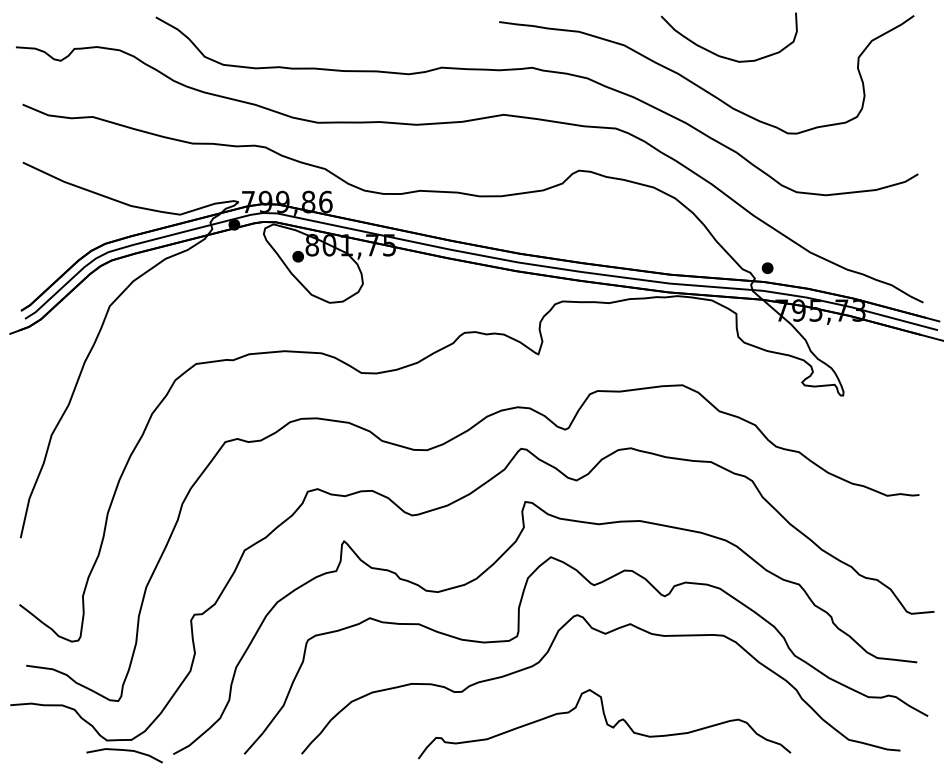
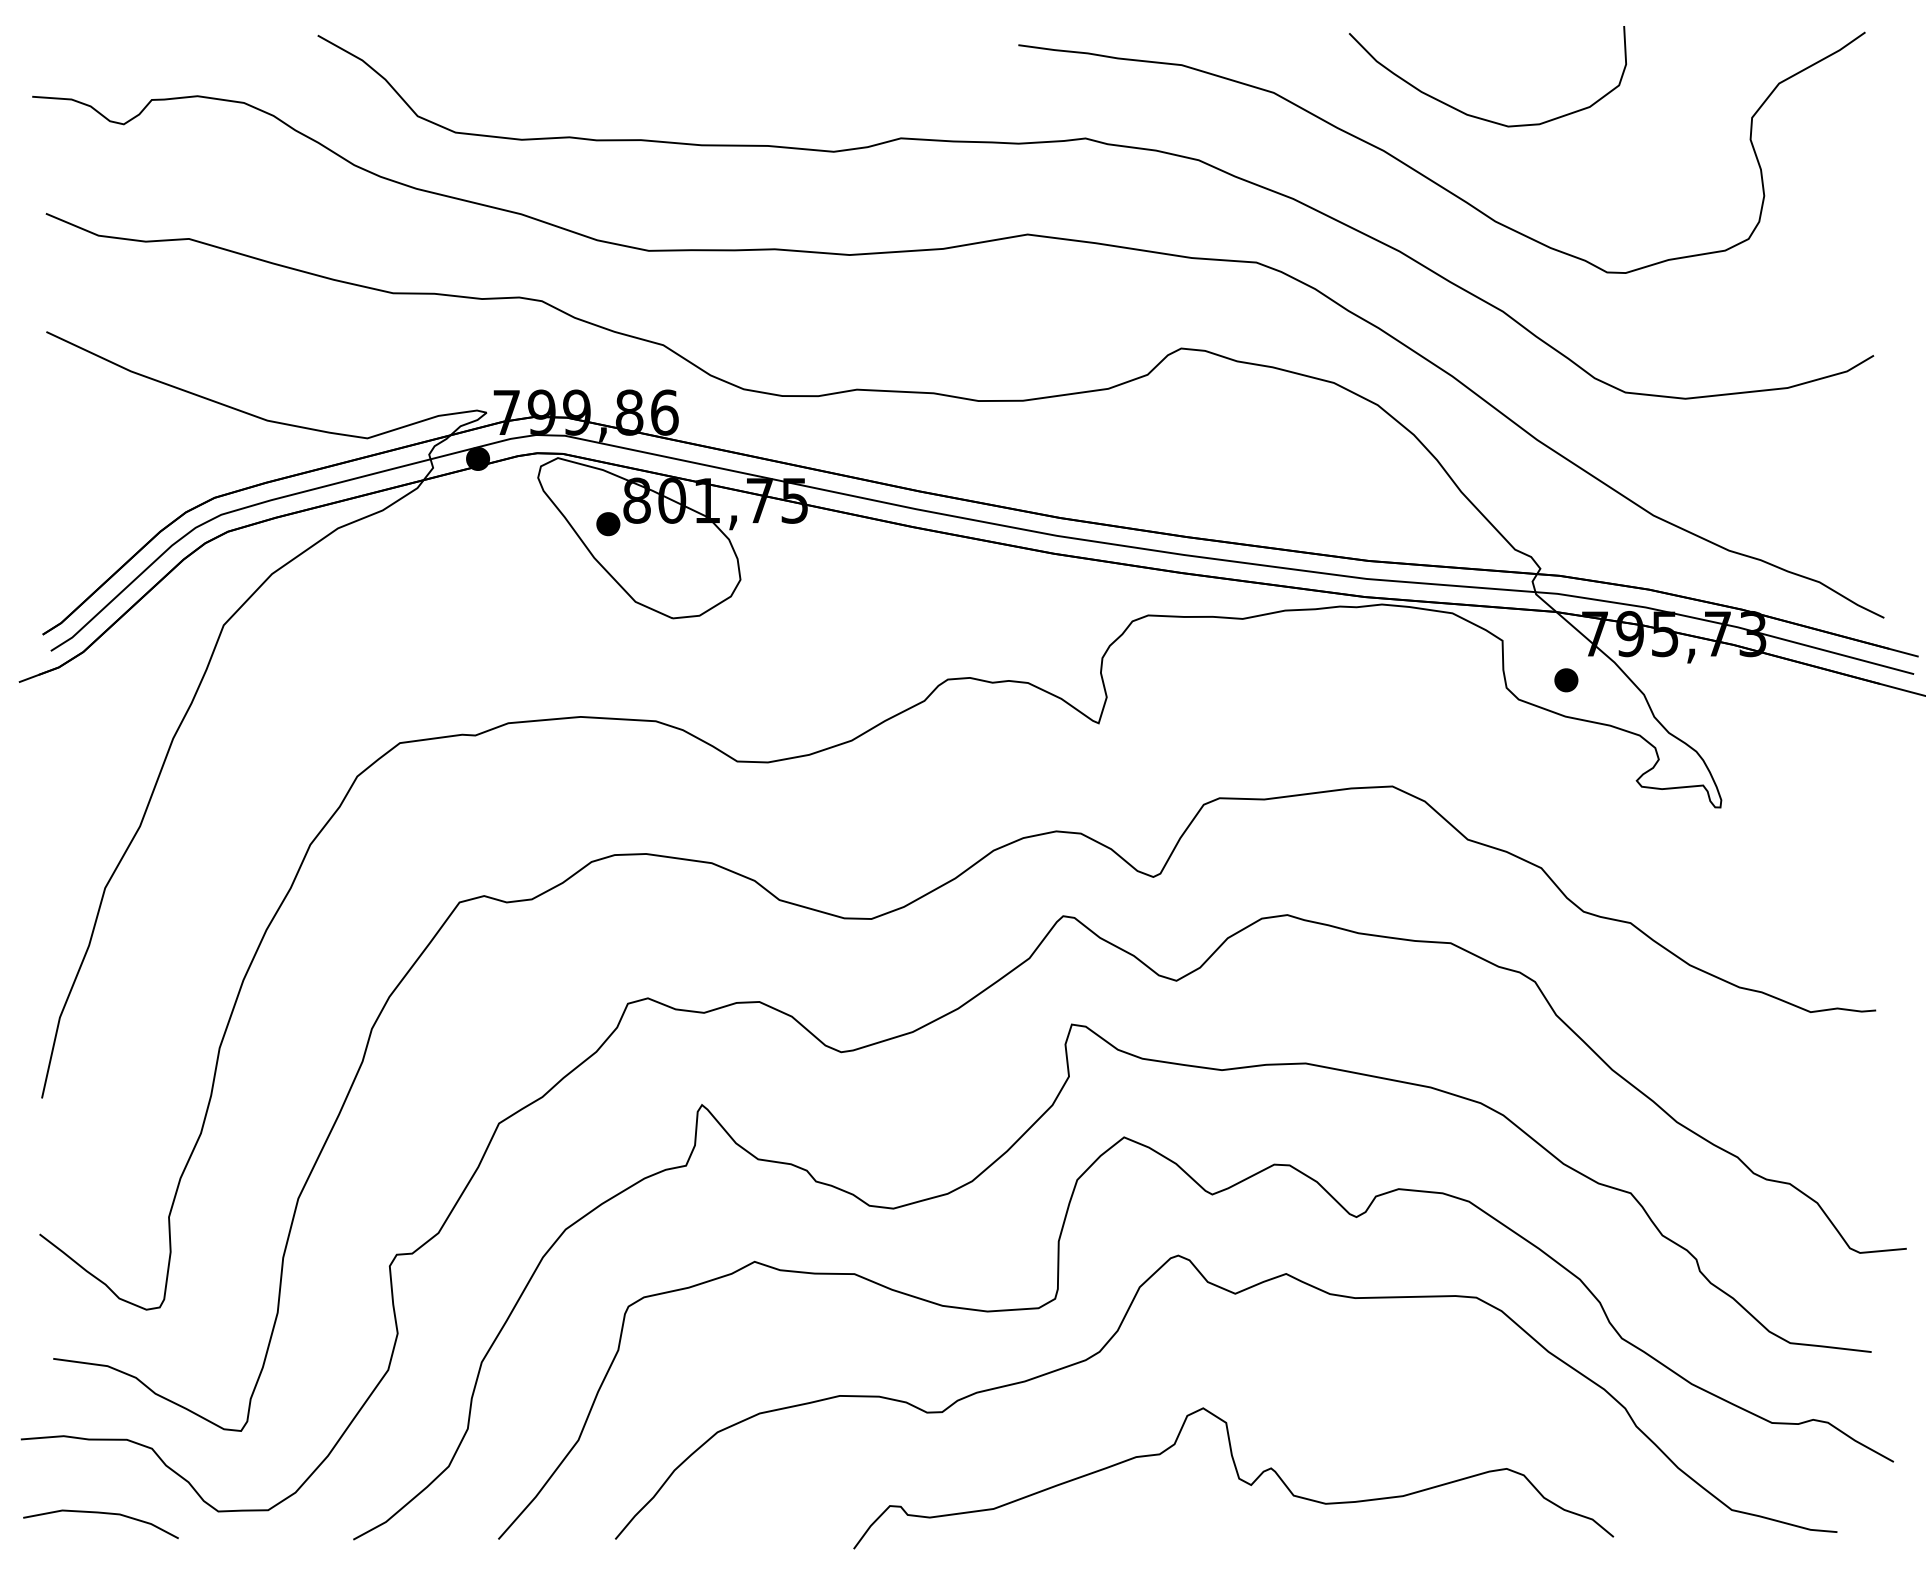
part: (767, 267) -> (1566, 678), moved
curve: (125, 751) -> (102, 1515), moved

